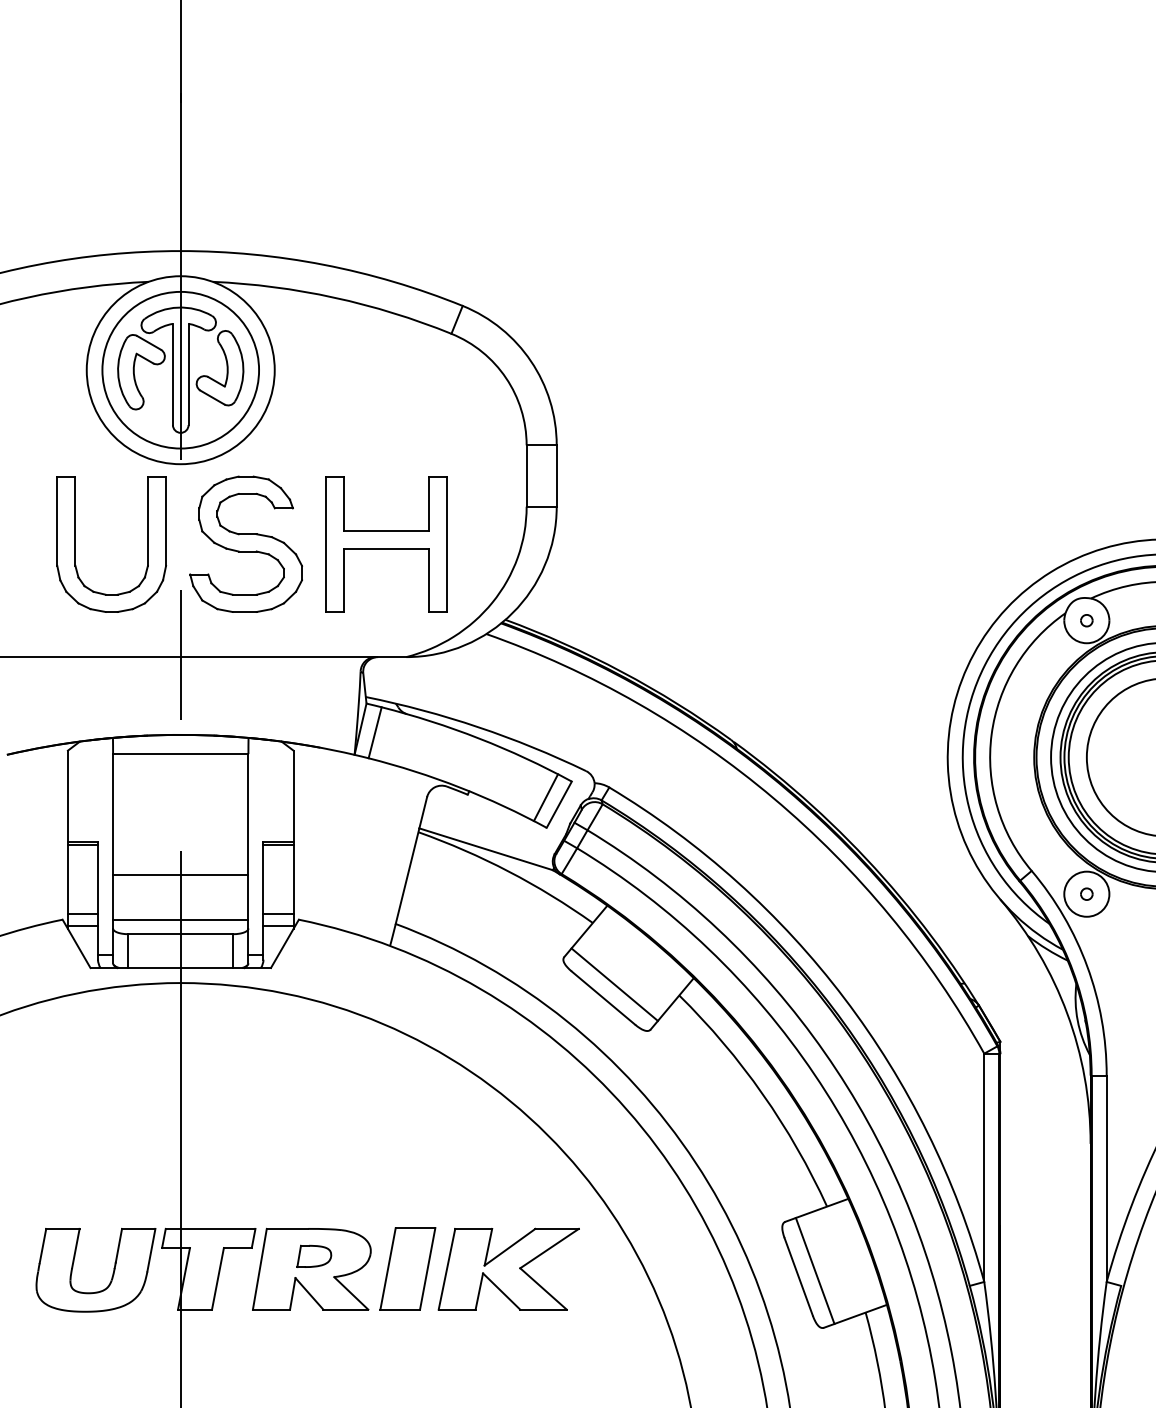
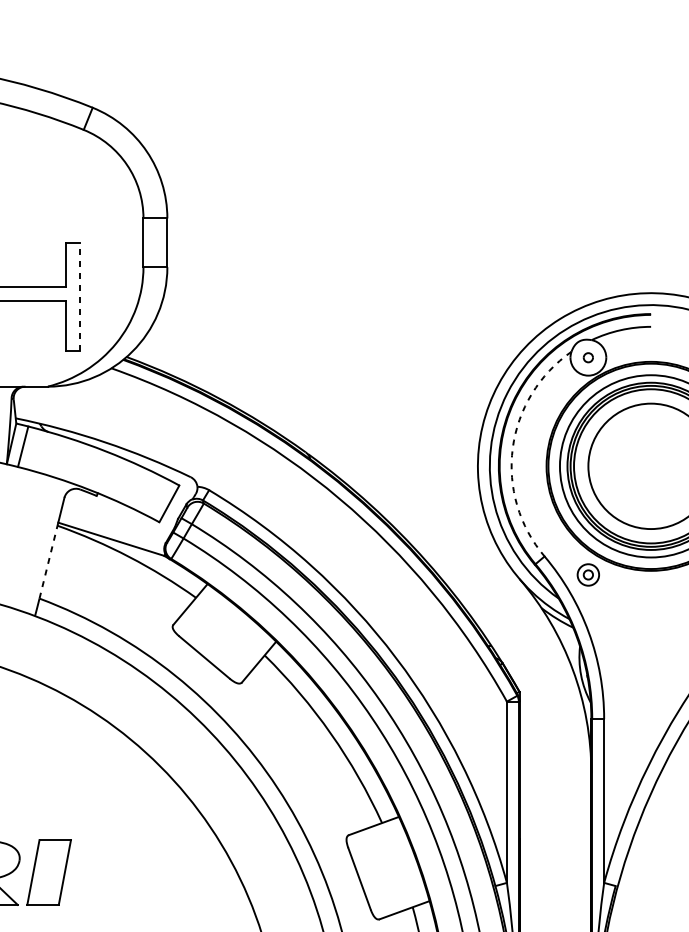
line: (447, 544) -> (80, 297), solid -> dashed
arc: (991, 734) -> (512, 448), solid -> dashed
line: (545, 797) -> (158, 498), removed
line: (407, 875) -> (48, 560), solid -> dashed
circle: (1086, 893) -> (588, 574), size x0.6
line: (614, 984) -> (213, 646), removed
part: (508, 1268) -> (129, 872), removed
line: (814, 1270) -> (372, 873), removed

